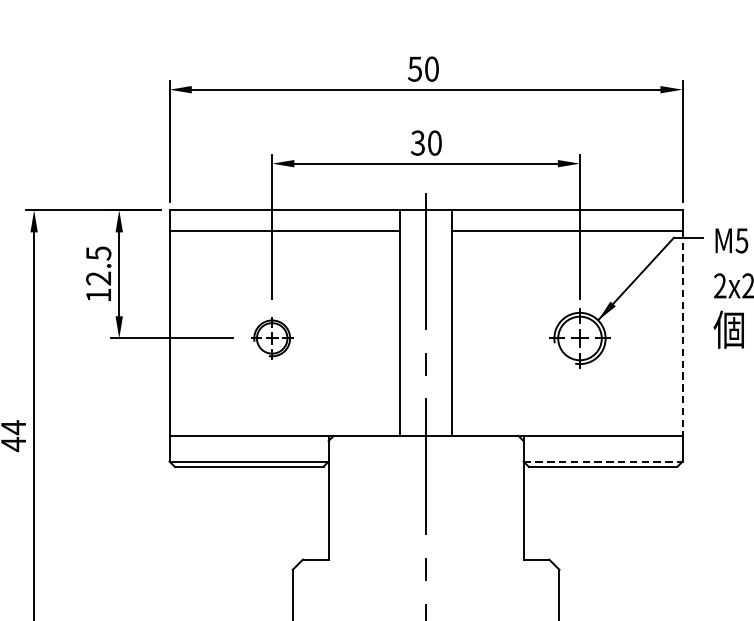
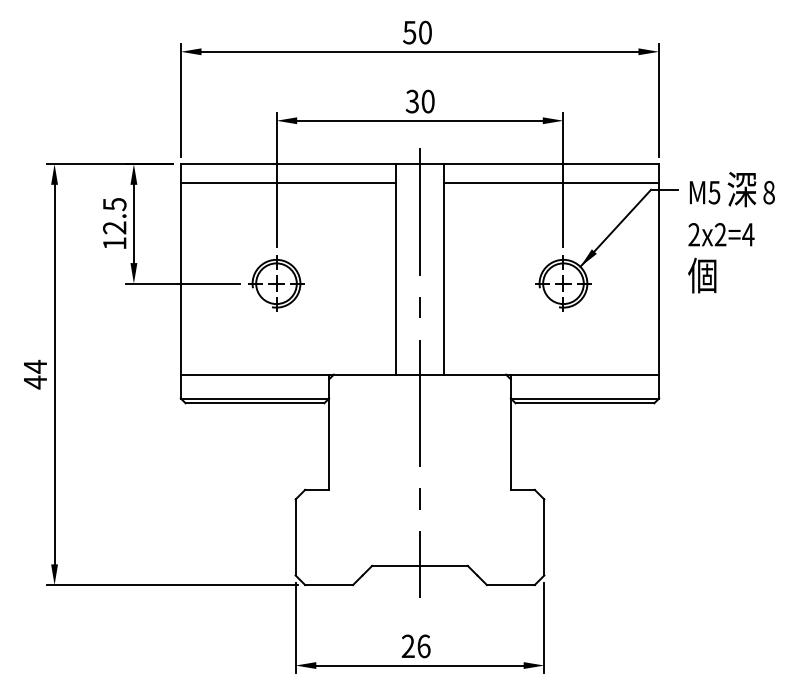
line: (683, 332) -> (659, 278), dashed -> solid
part: (272, 338) -> (276, 283), size x1.43
line: (603, 461) -> (585, 398), dashed -> solid

